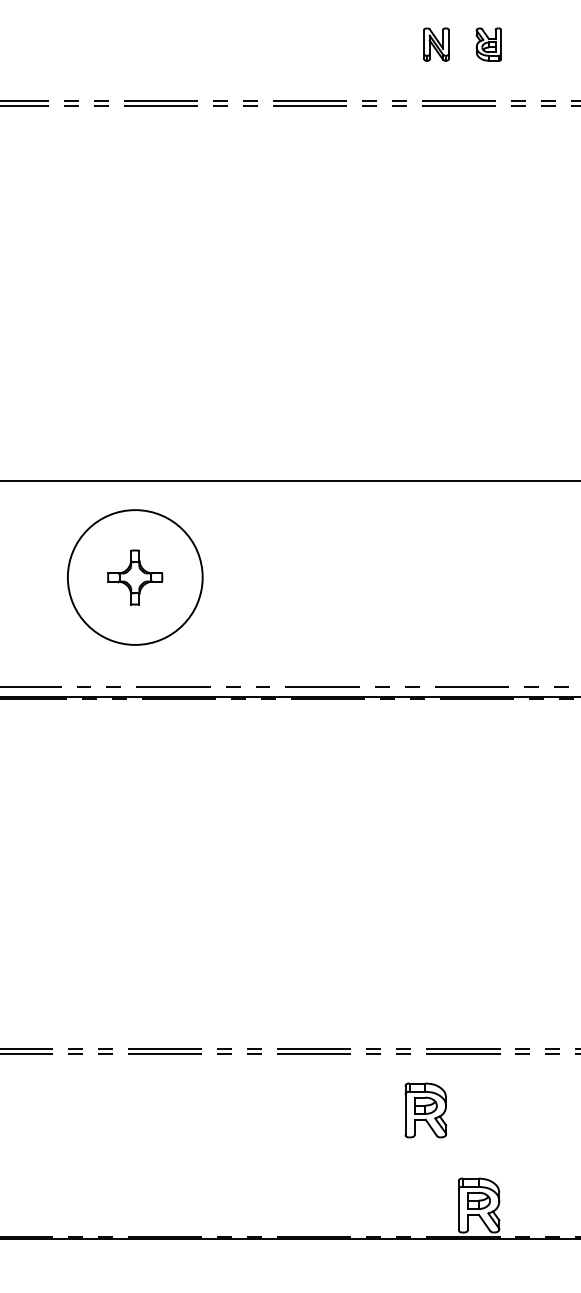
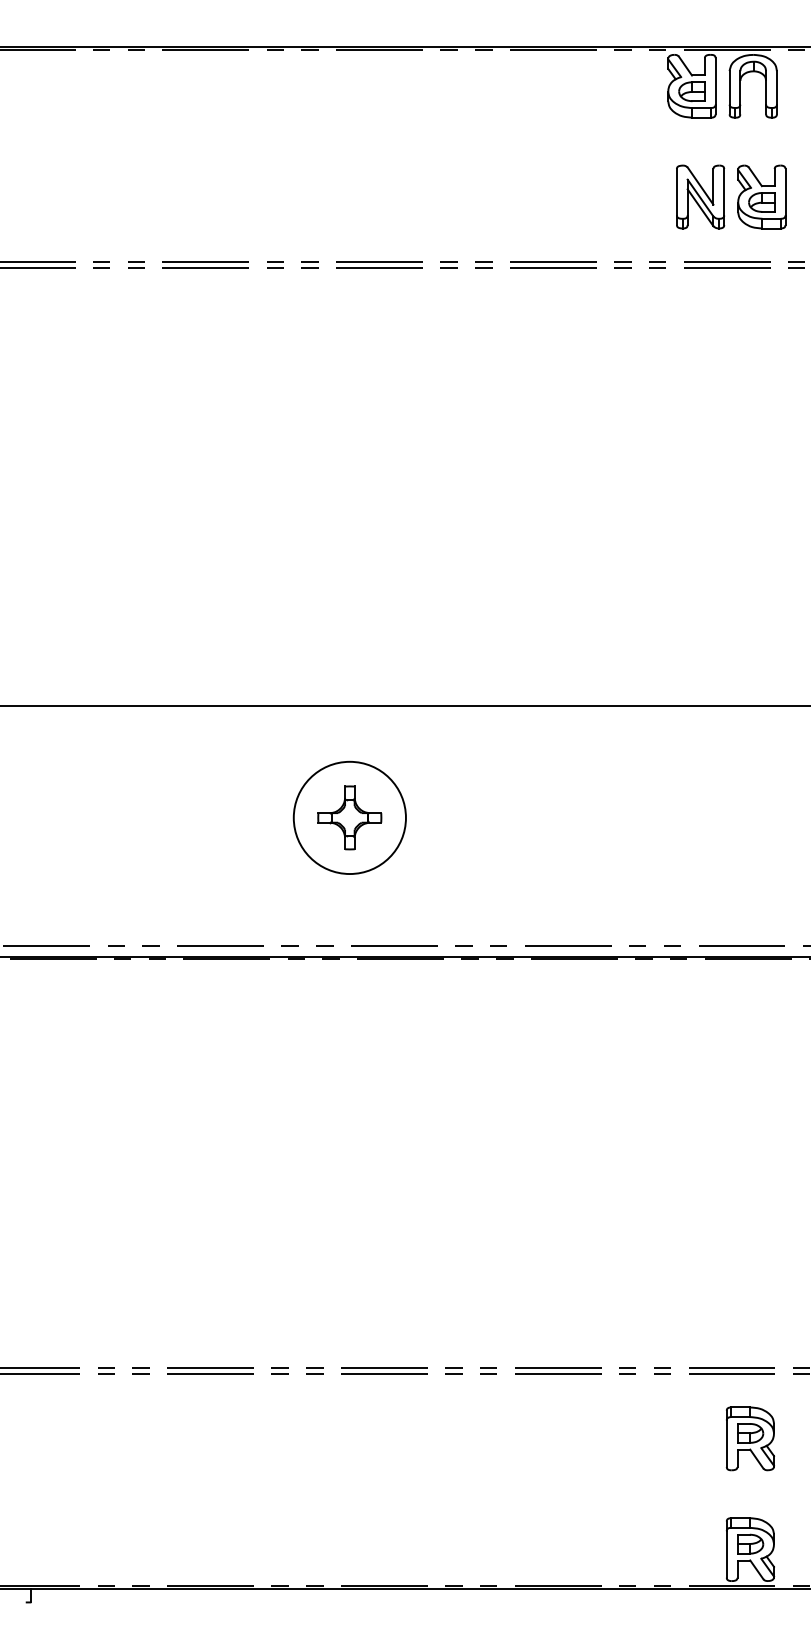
part: (436, 44) -> (700, 196), size x1.67
part: (488, 44) -> (761, 196), size x1.67
circle: (134, 577) -> (349, 817), size x0.71
part: (425, 1110) -> (750, 1438), moved

